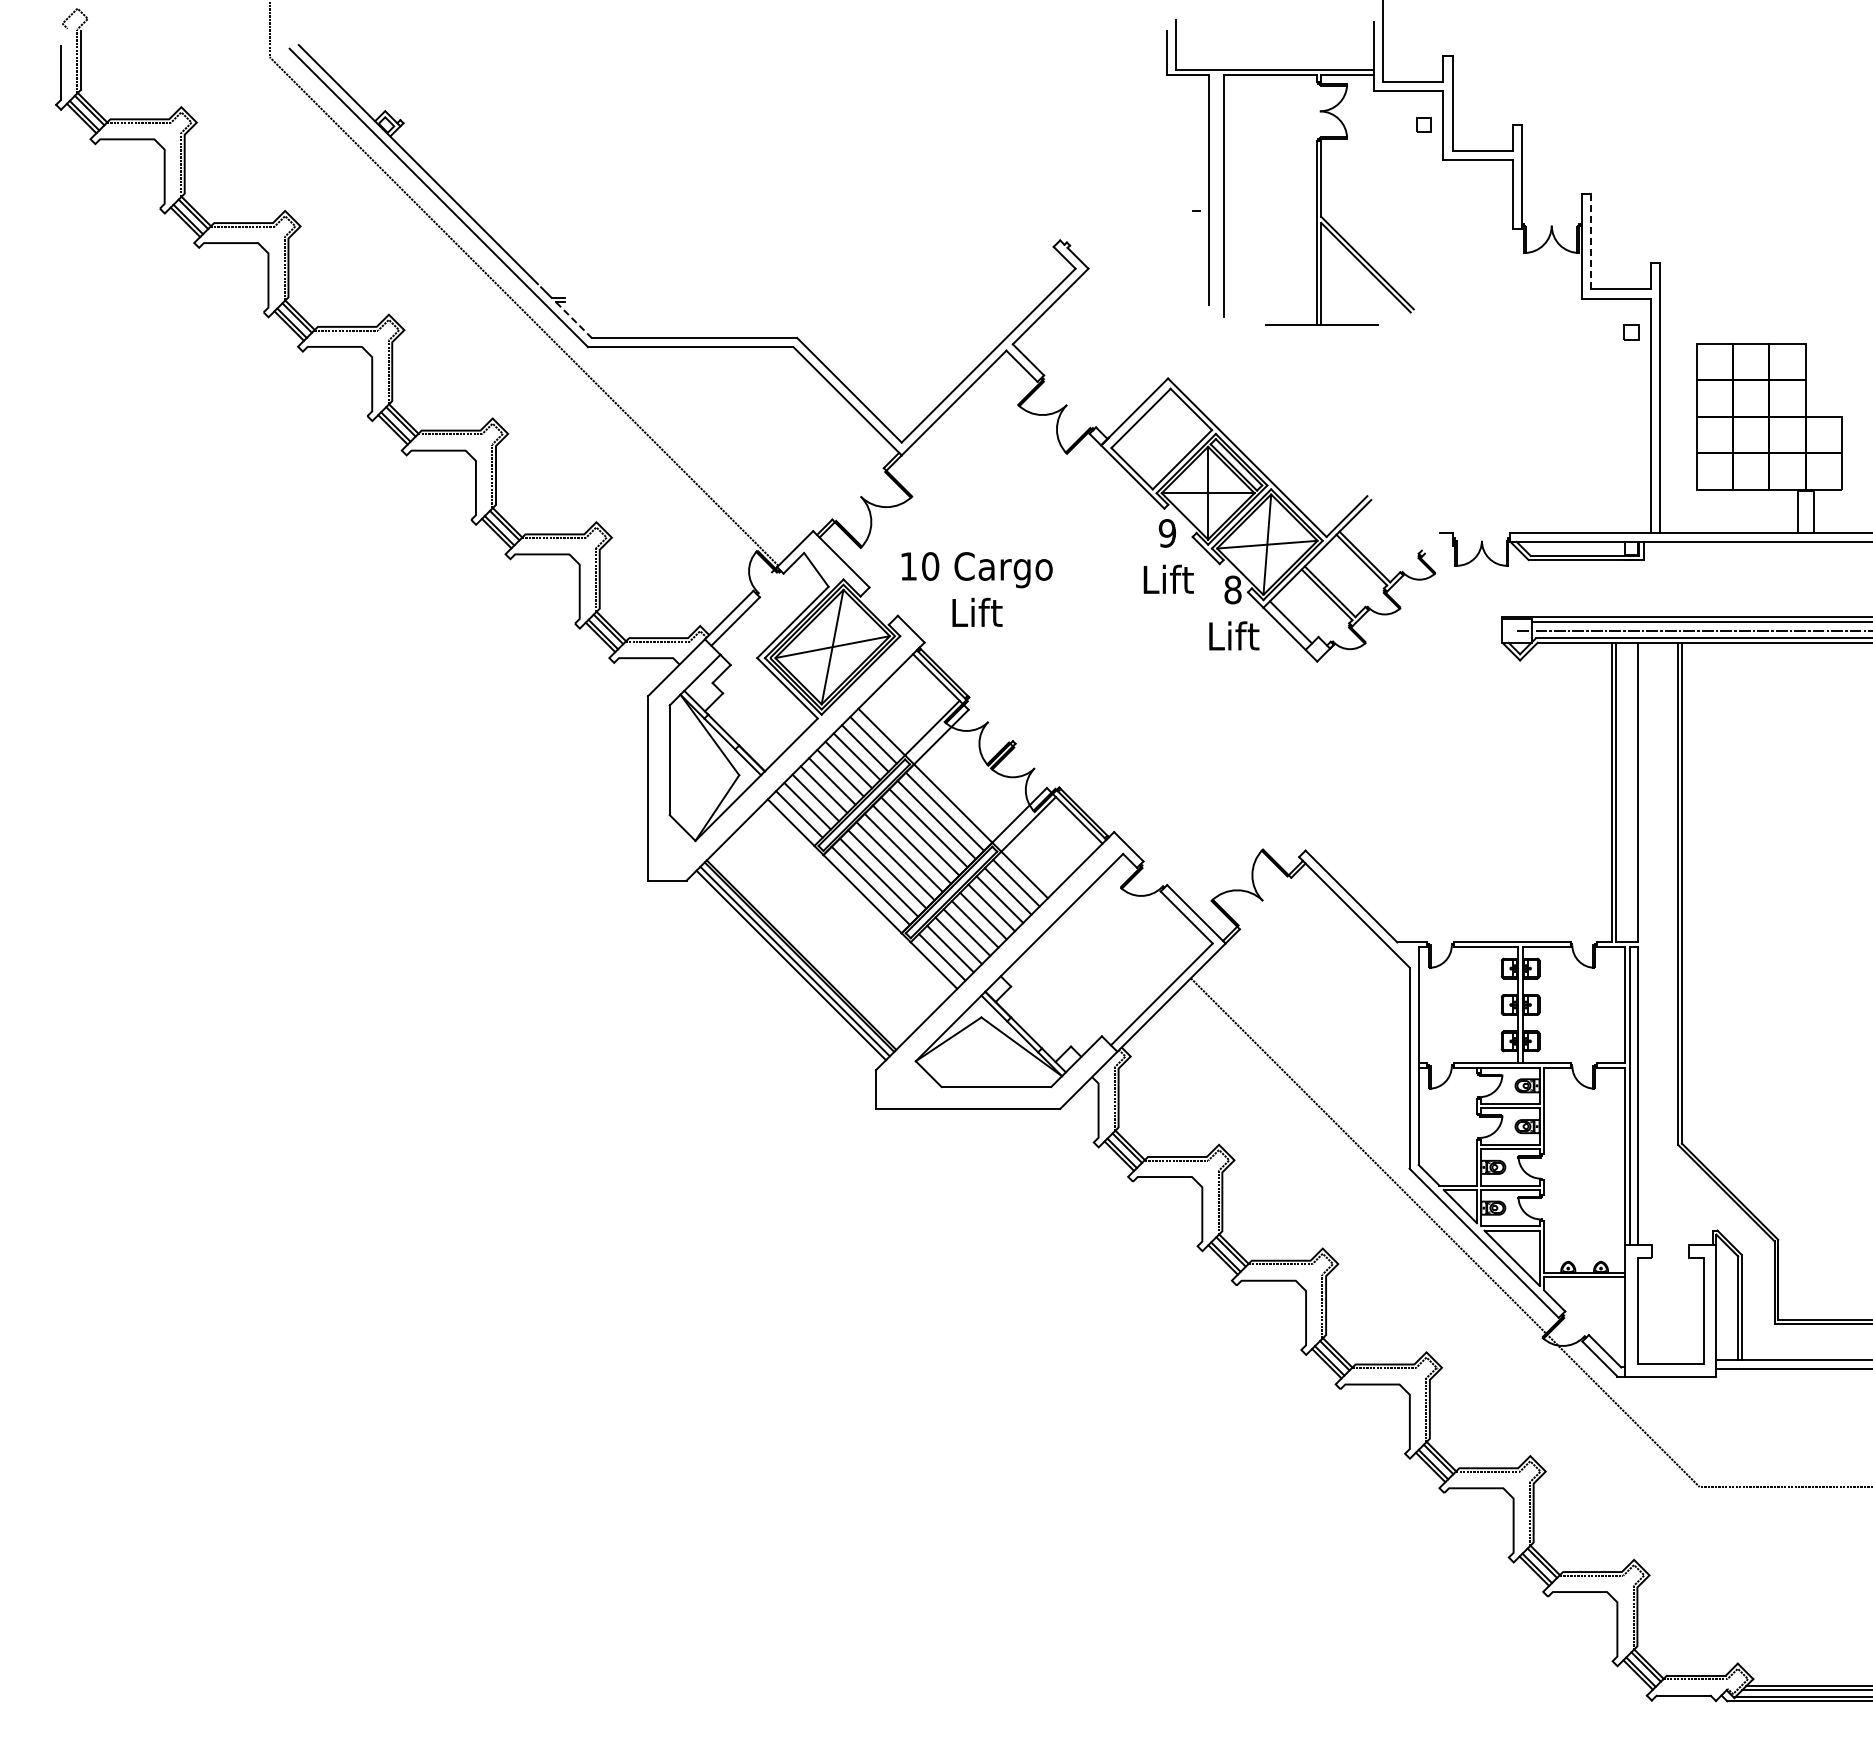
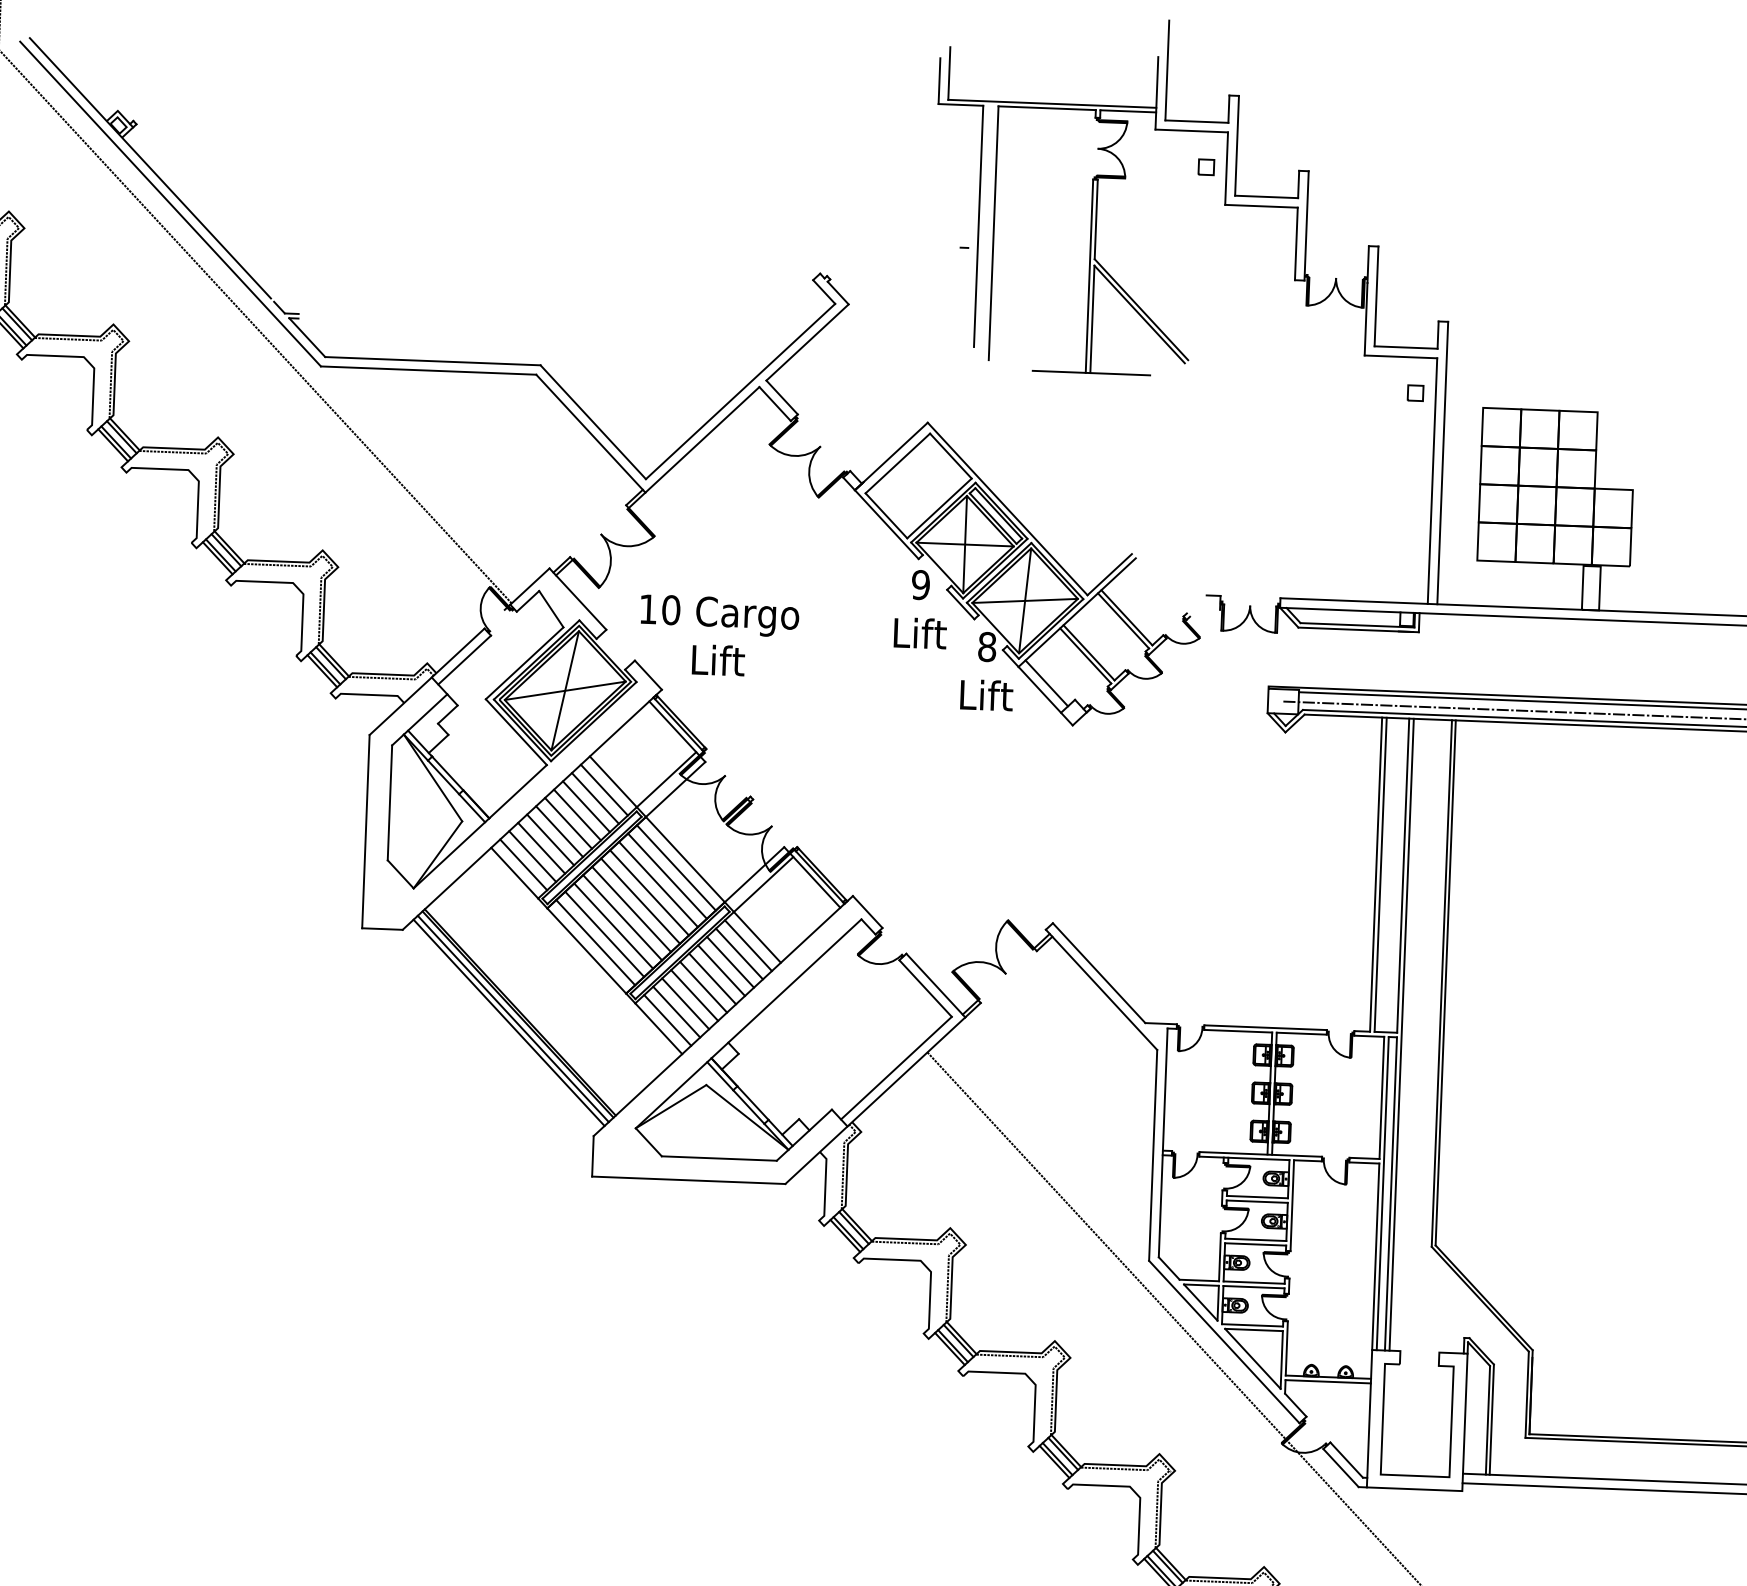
line: (1590, 241) -> (1376, 296), dashed -> solid
line: (574, 320) -> (307, 338), dashed -> solid
line: (1641, 943) -> (1401, 1034), added

